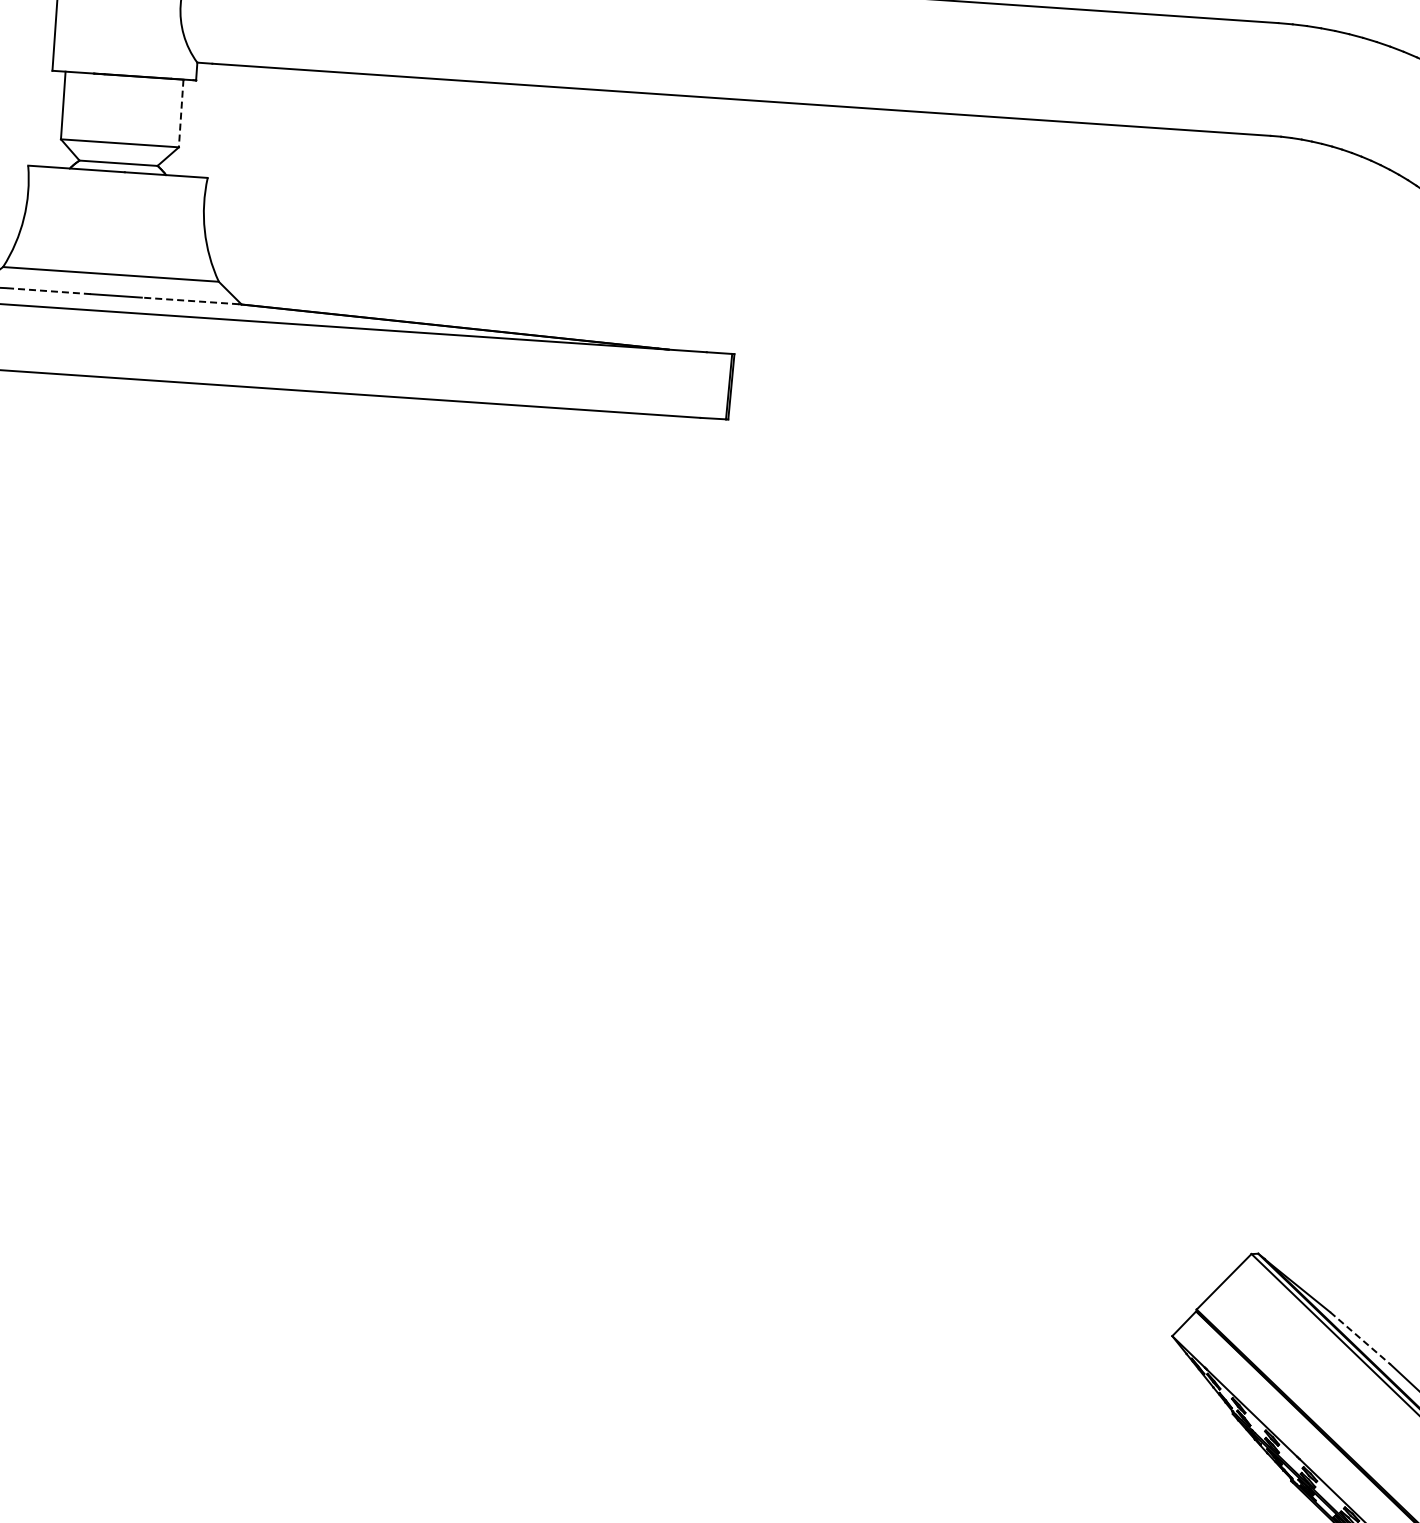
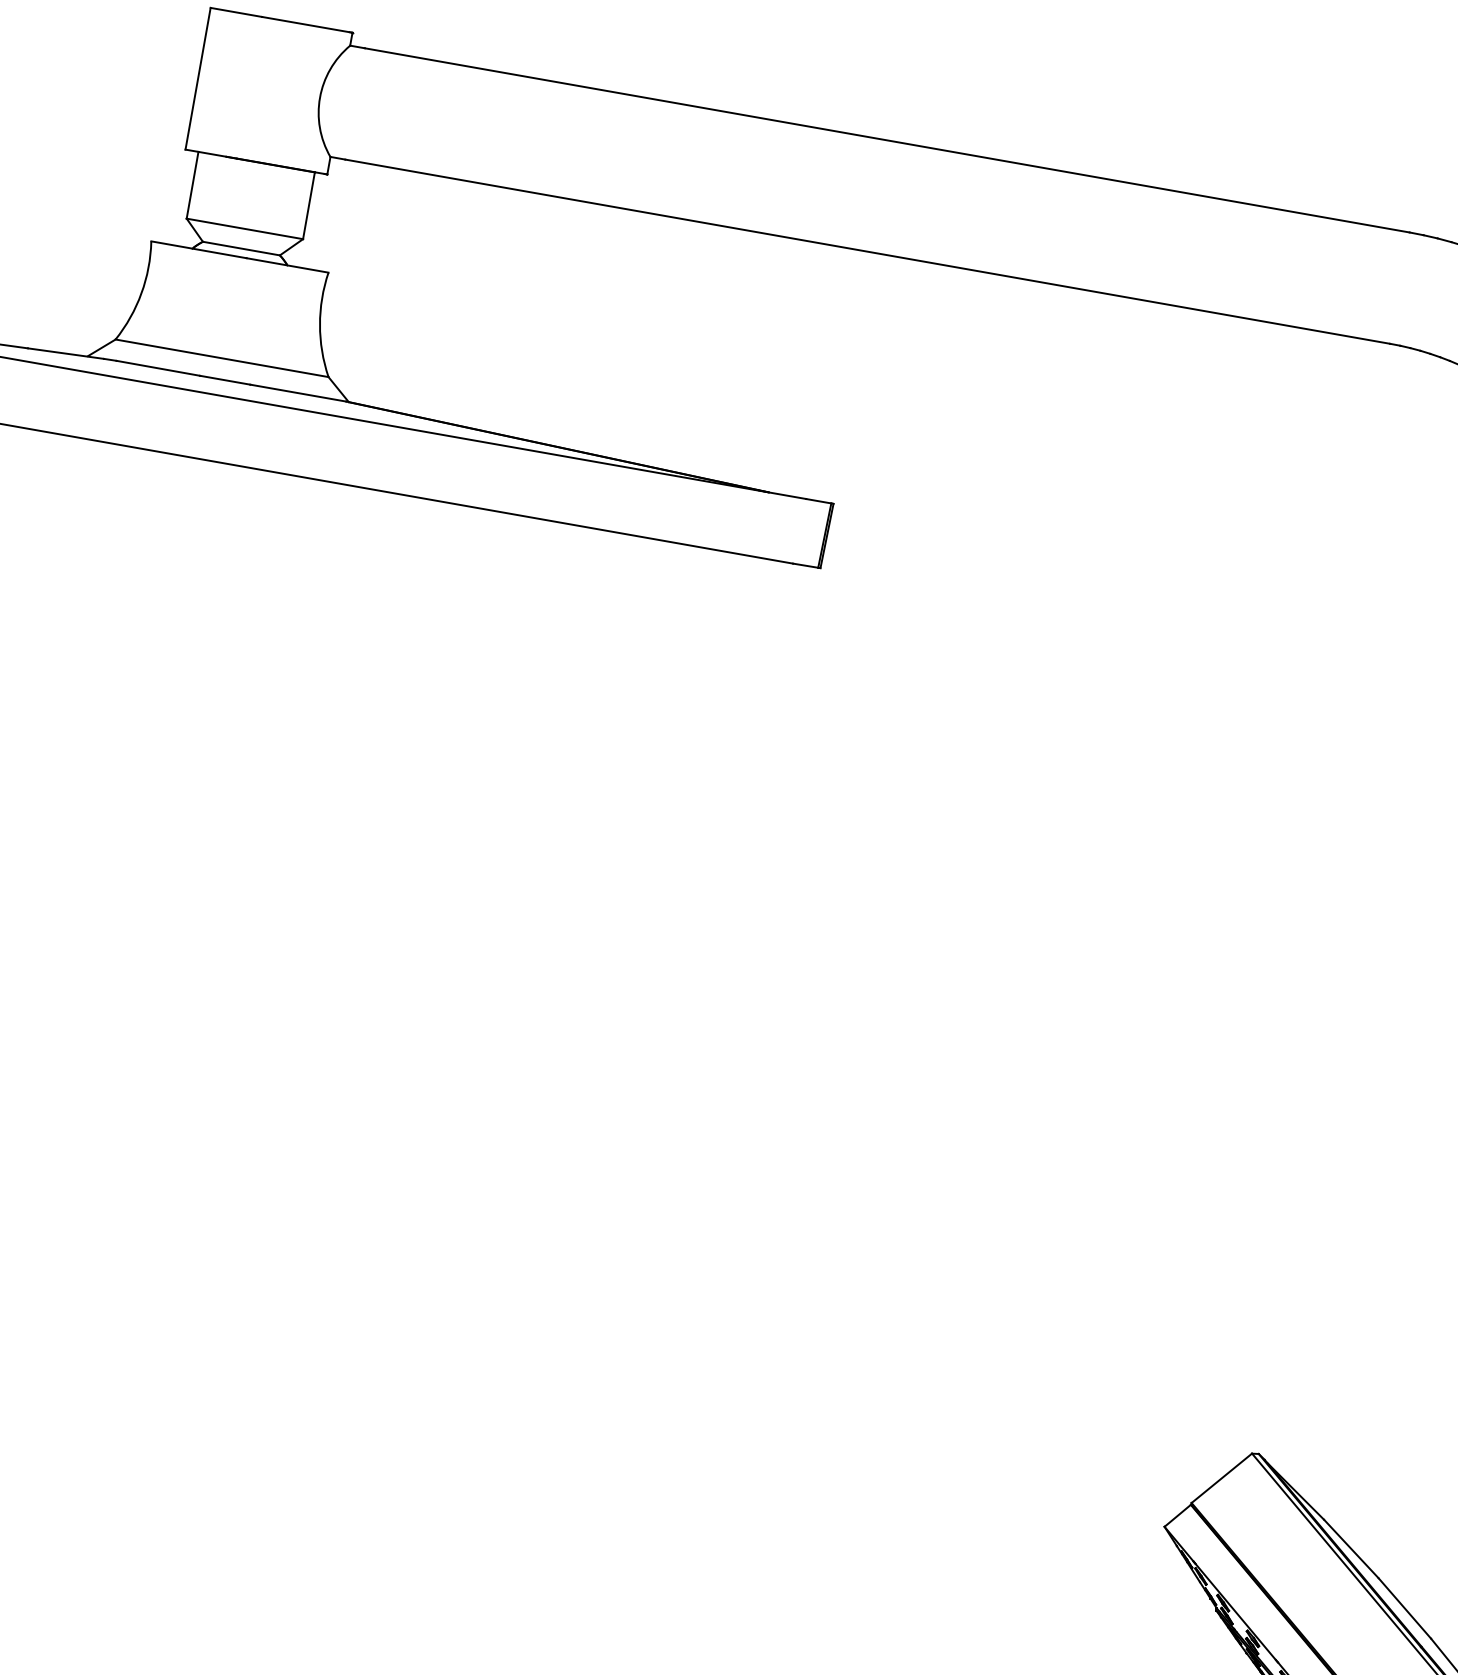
line: (180, 113) -> (308, 205), dashed -> solid
line: (47, 291) -> (157, 368), dashed -> solid
line: (190, 301) -> (298, 393), dashed -> solid
line: (1360, 1338) -> (1351, 1549), dashed -> solid

